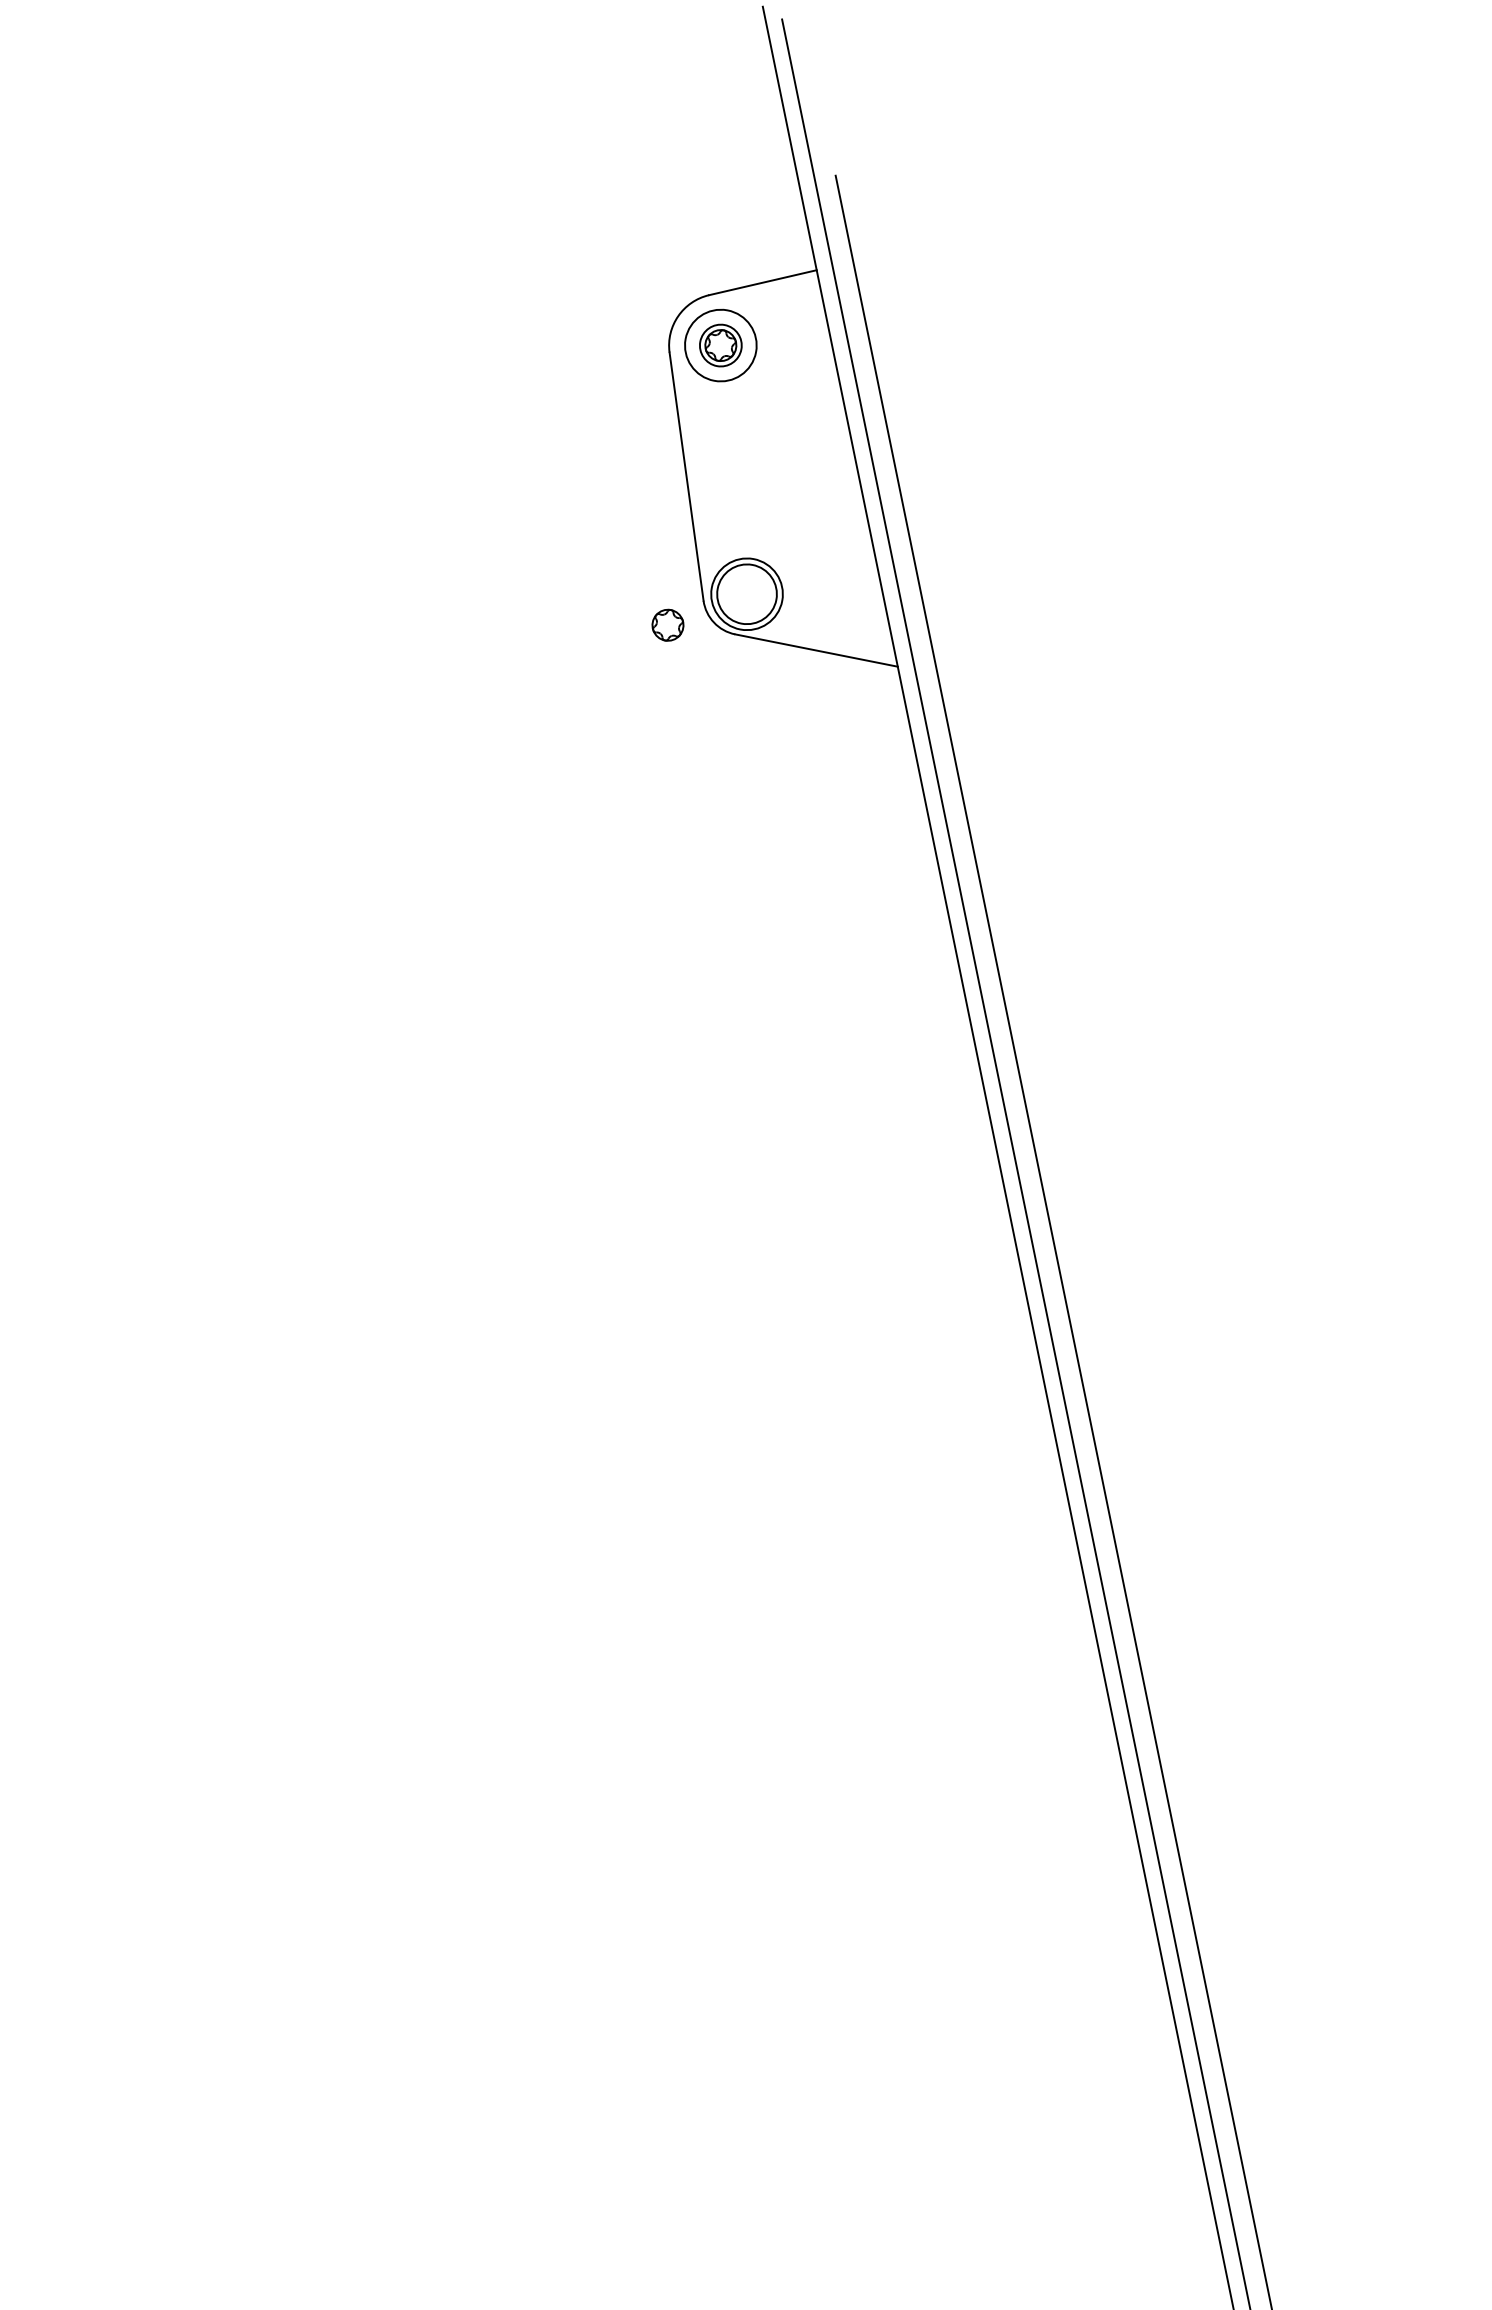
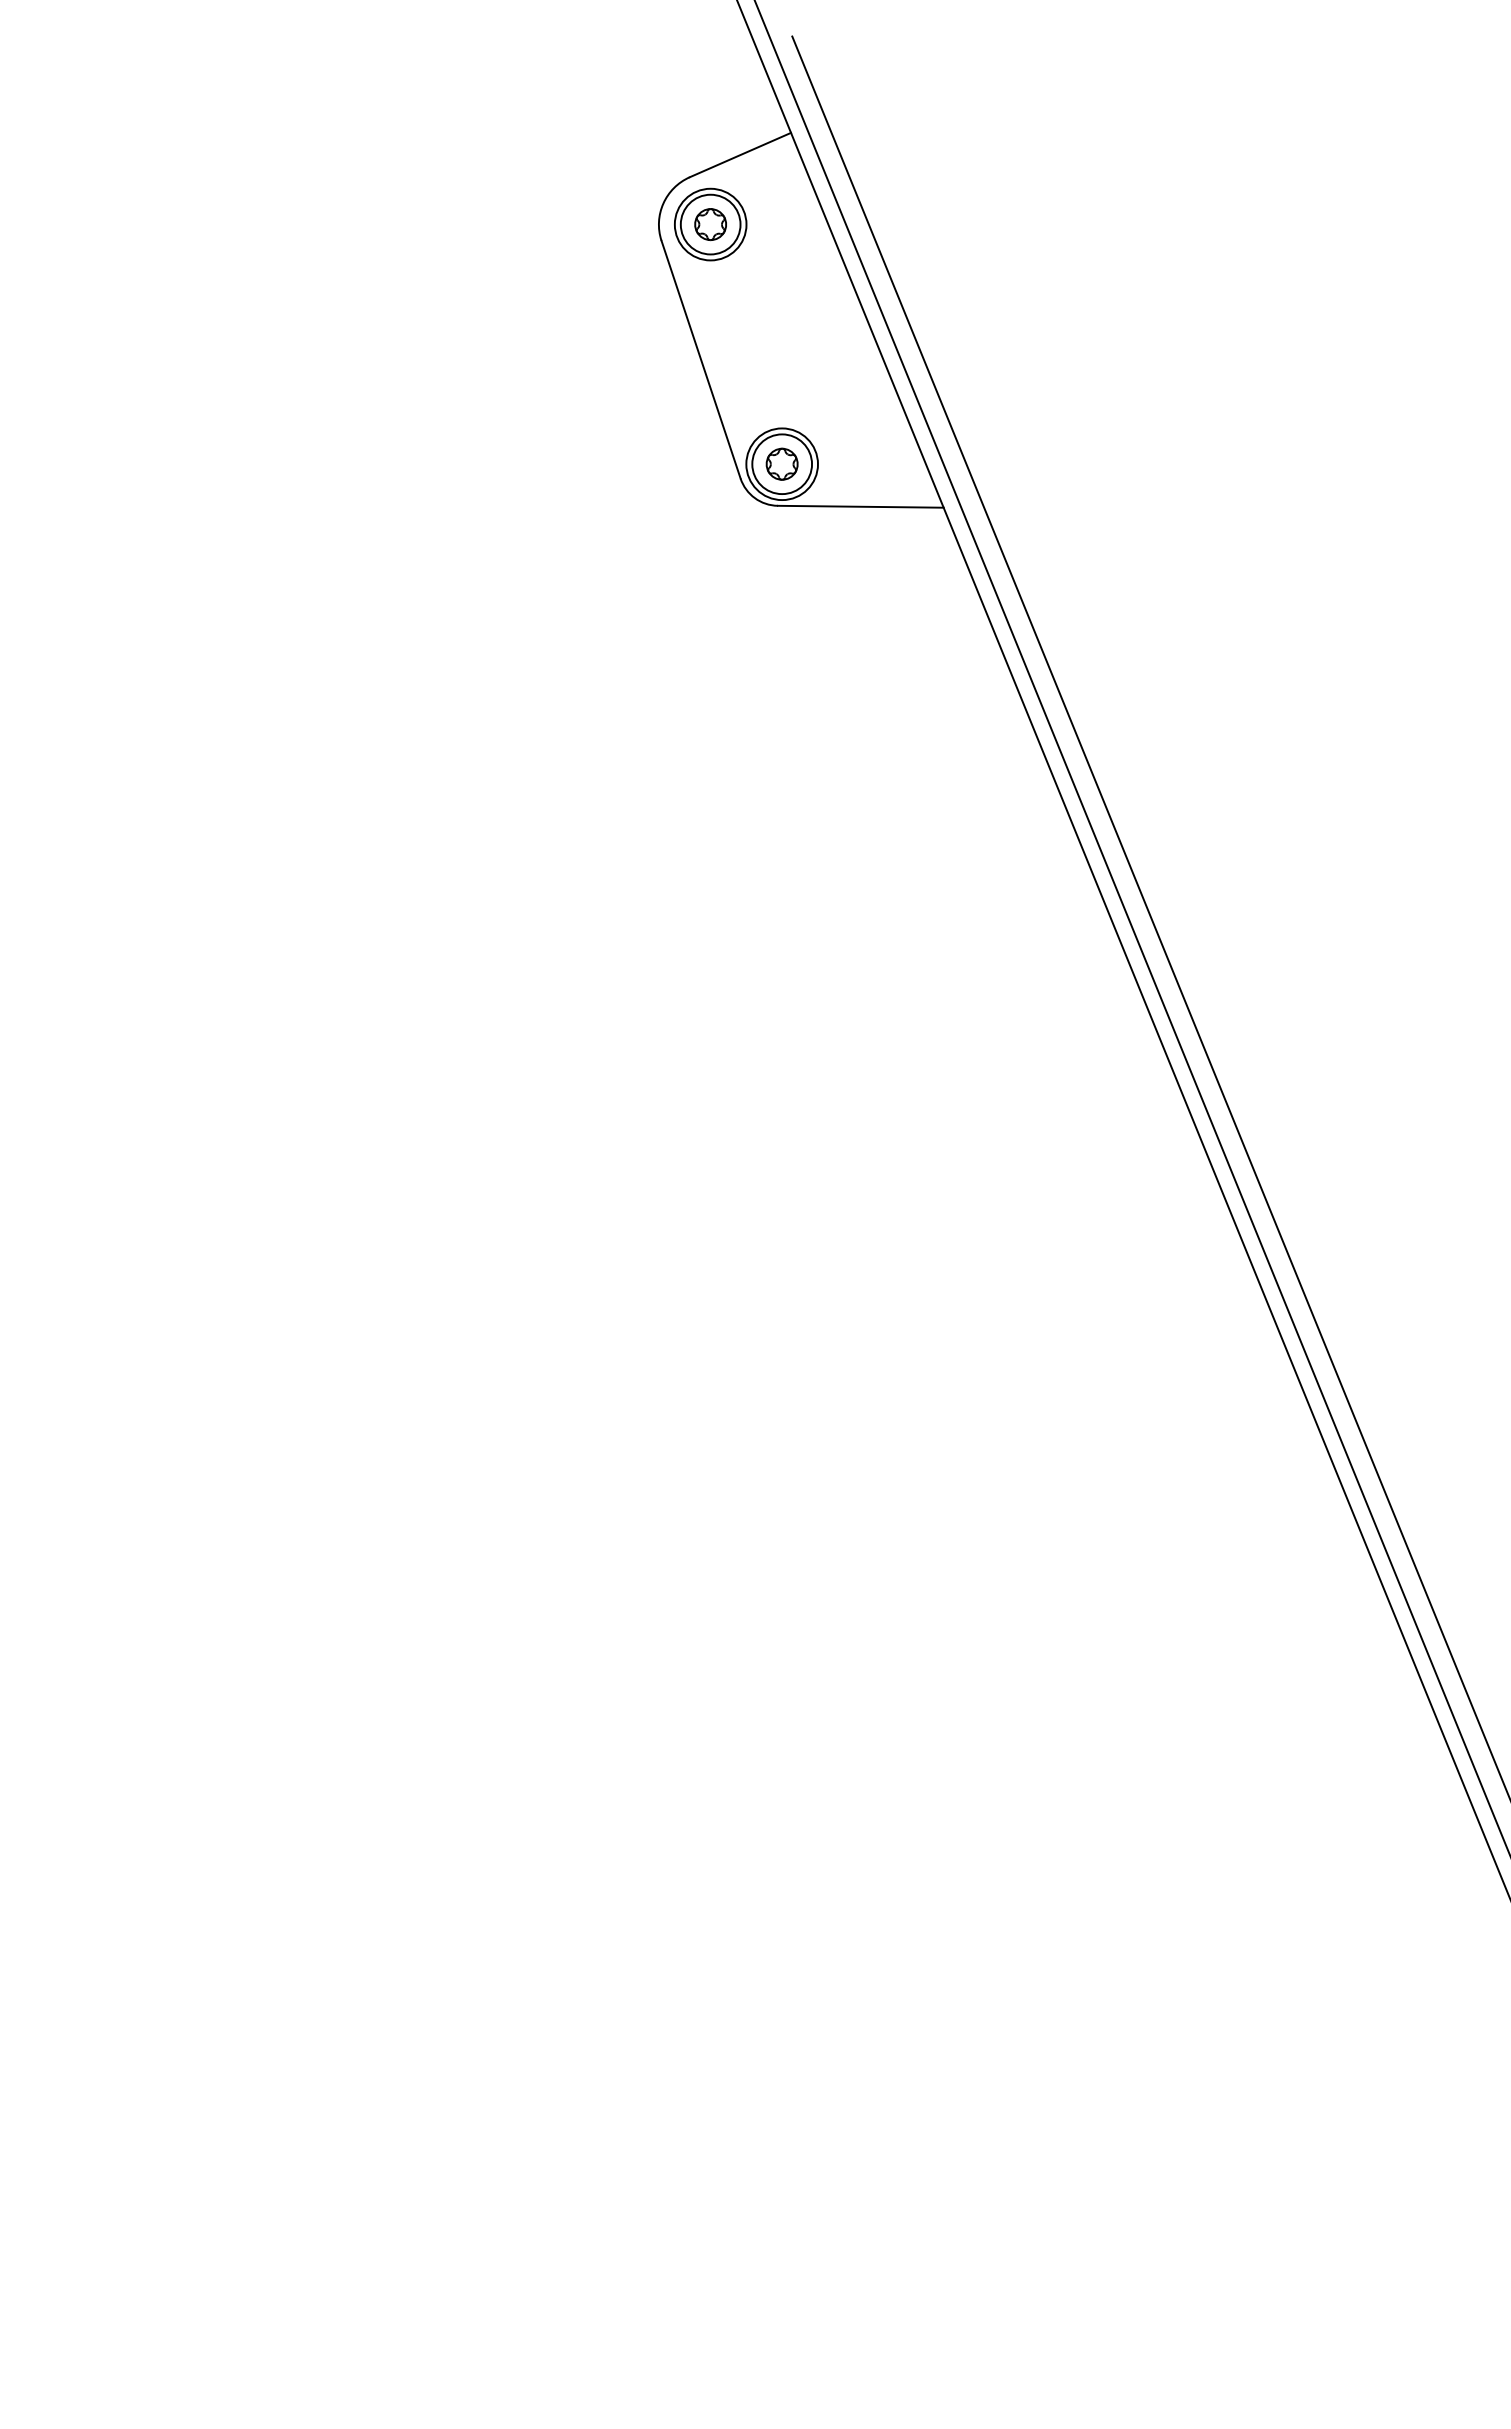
circle: (720, 345) -> (710, 224), size x1.43
part: (667, 624) -> (781, 463), moved

